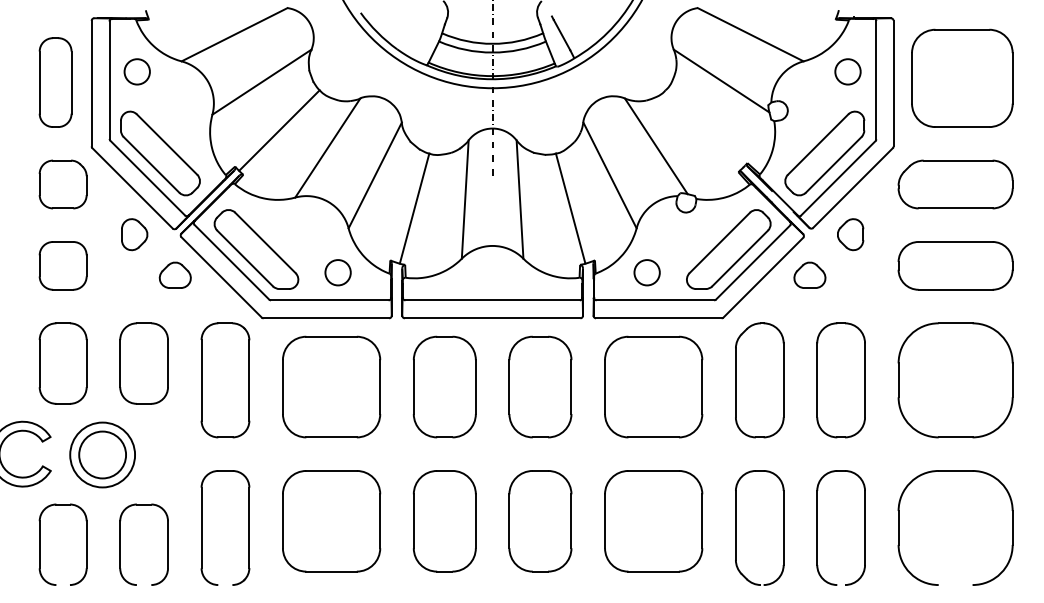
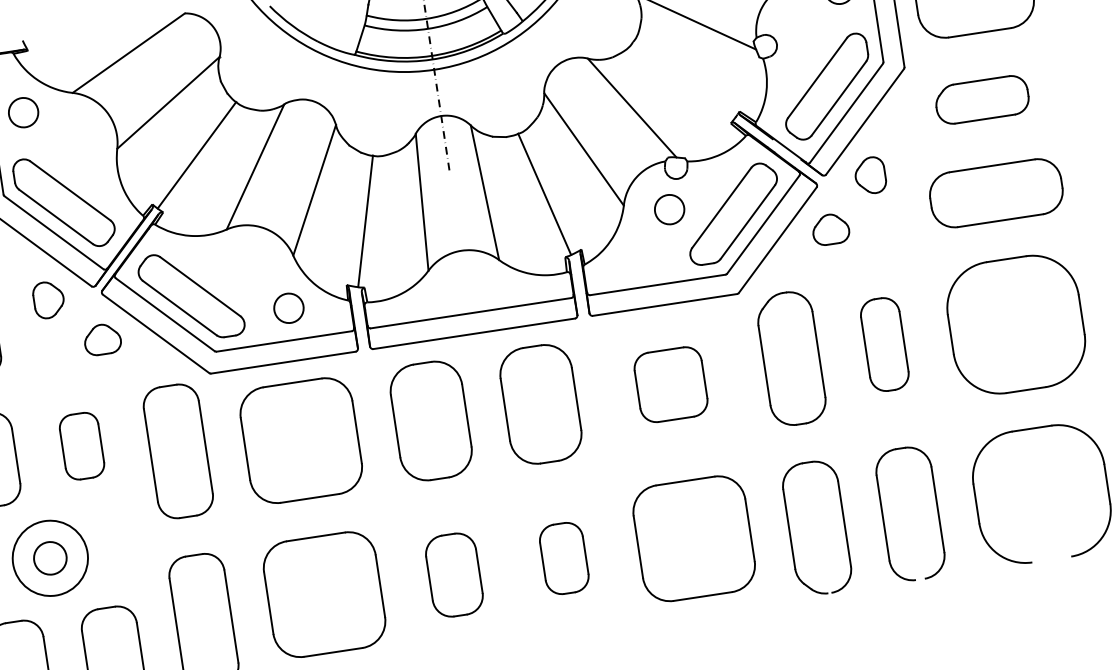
part: (955, 184) -> (982, 99), size x0.7
circle: (646, 272) -> (668, 209), moved
part: (143, 363) -> (81, 446), size x0.7
part: (840, 380) -> (884, 344), size x0.7
part: (653, 386) -> (670, 384), size x0.6
circle: (102, 454) -> (50, 557), size x0.6
part: (444, 521) -> (454, 575), size x0.7
part: (540, 521) -> (564, 558), size x0.6

